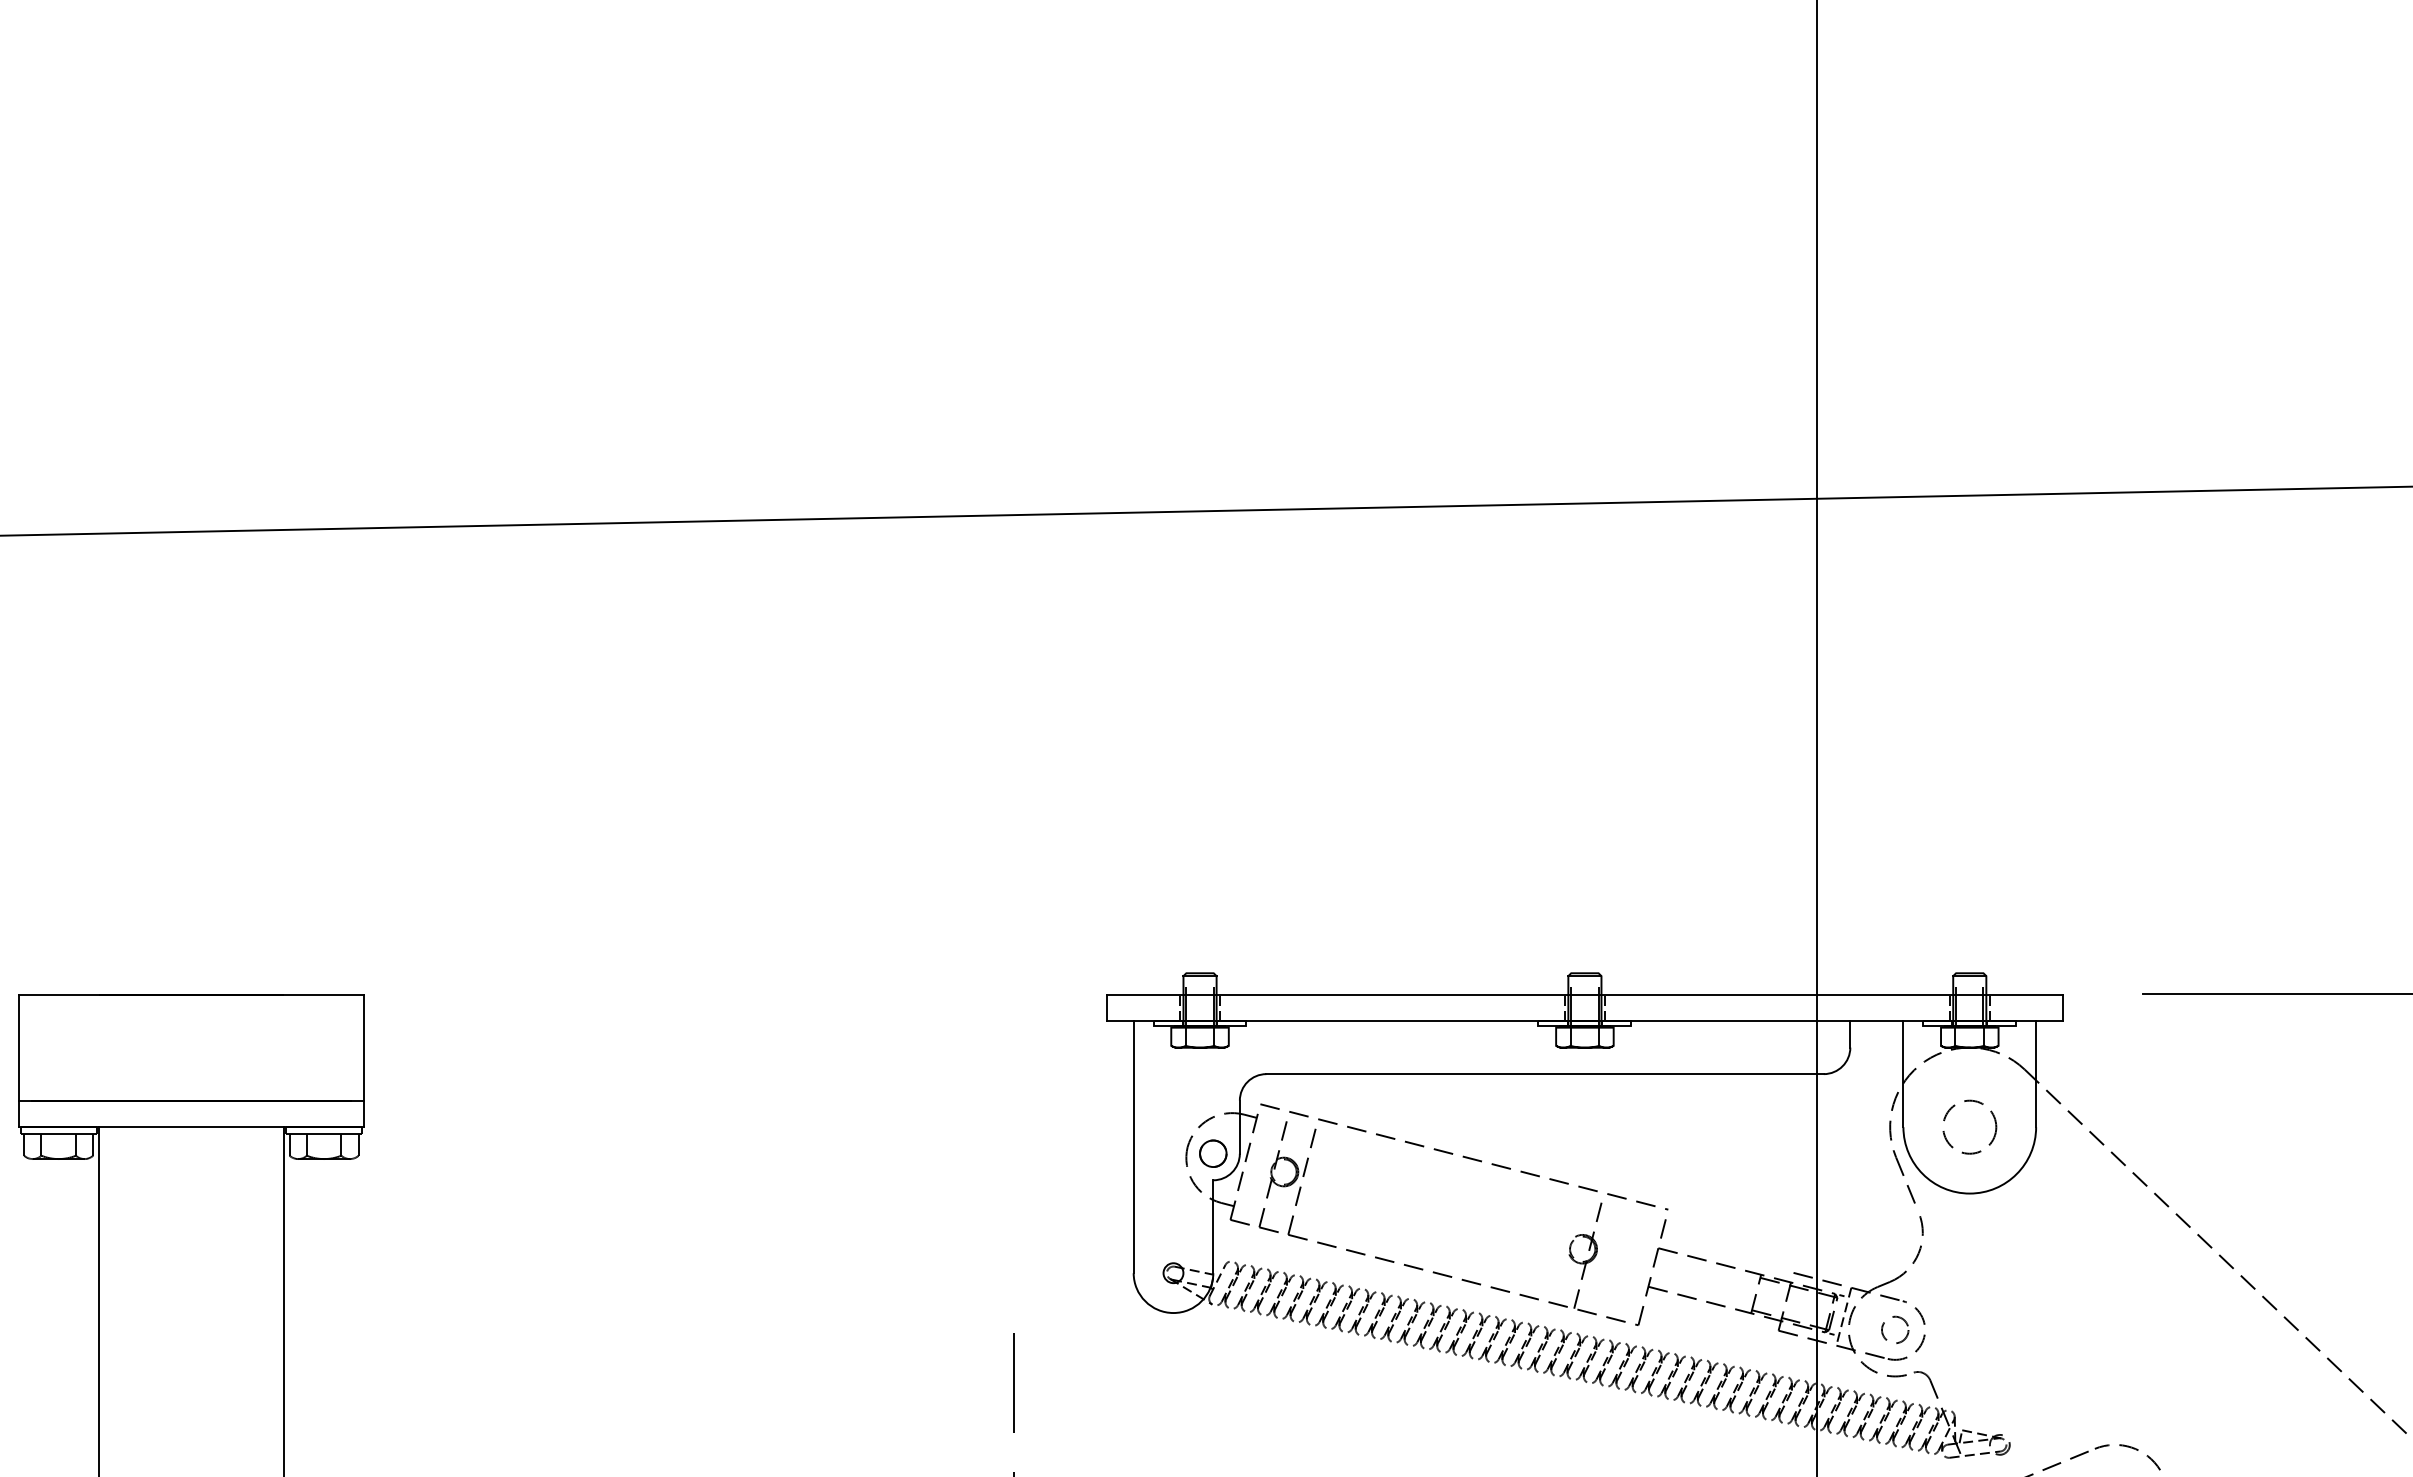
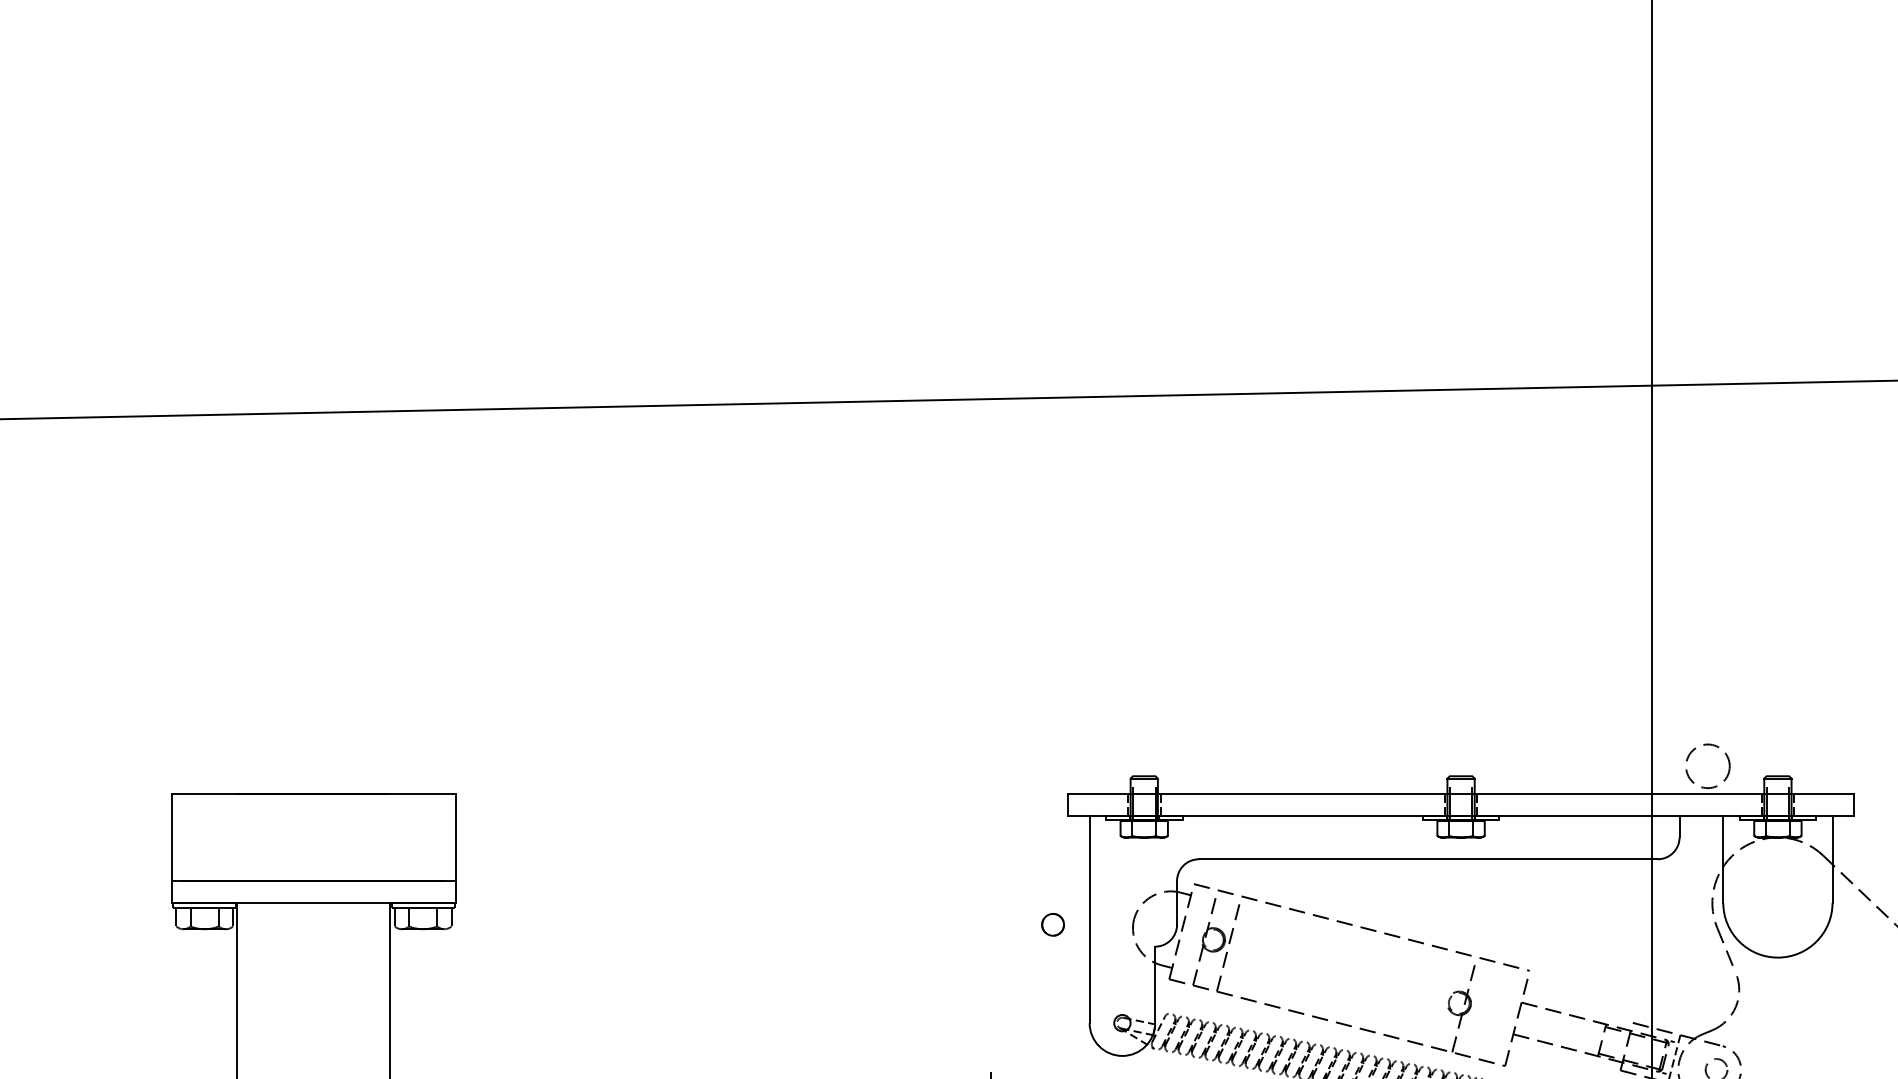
circle: (1969, 1126) -> (1707, 765), moved
circle: (1213, 1153) -> (1053, 924), moved

